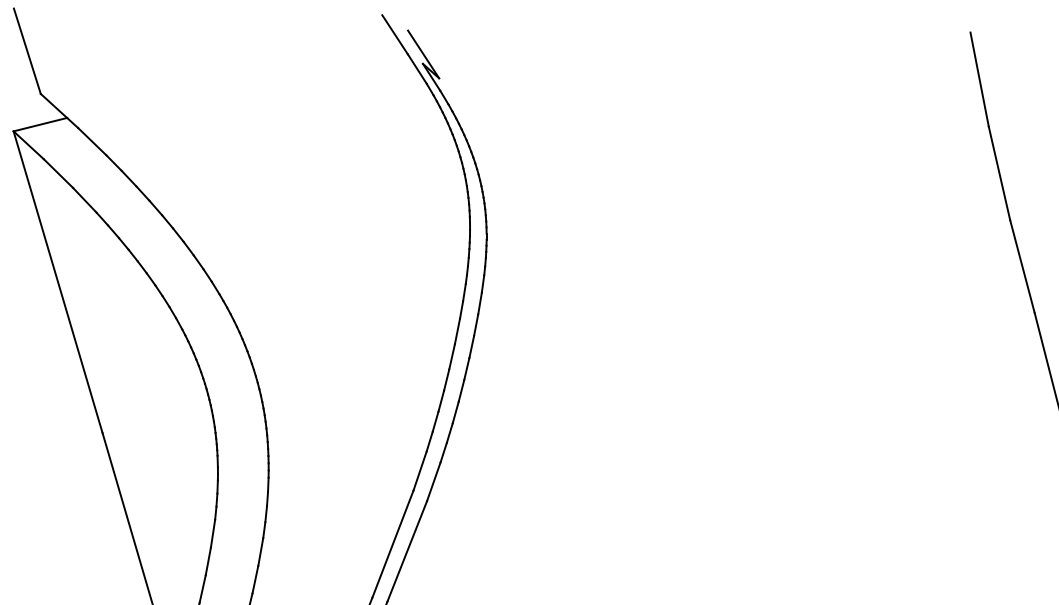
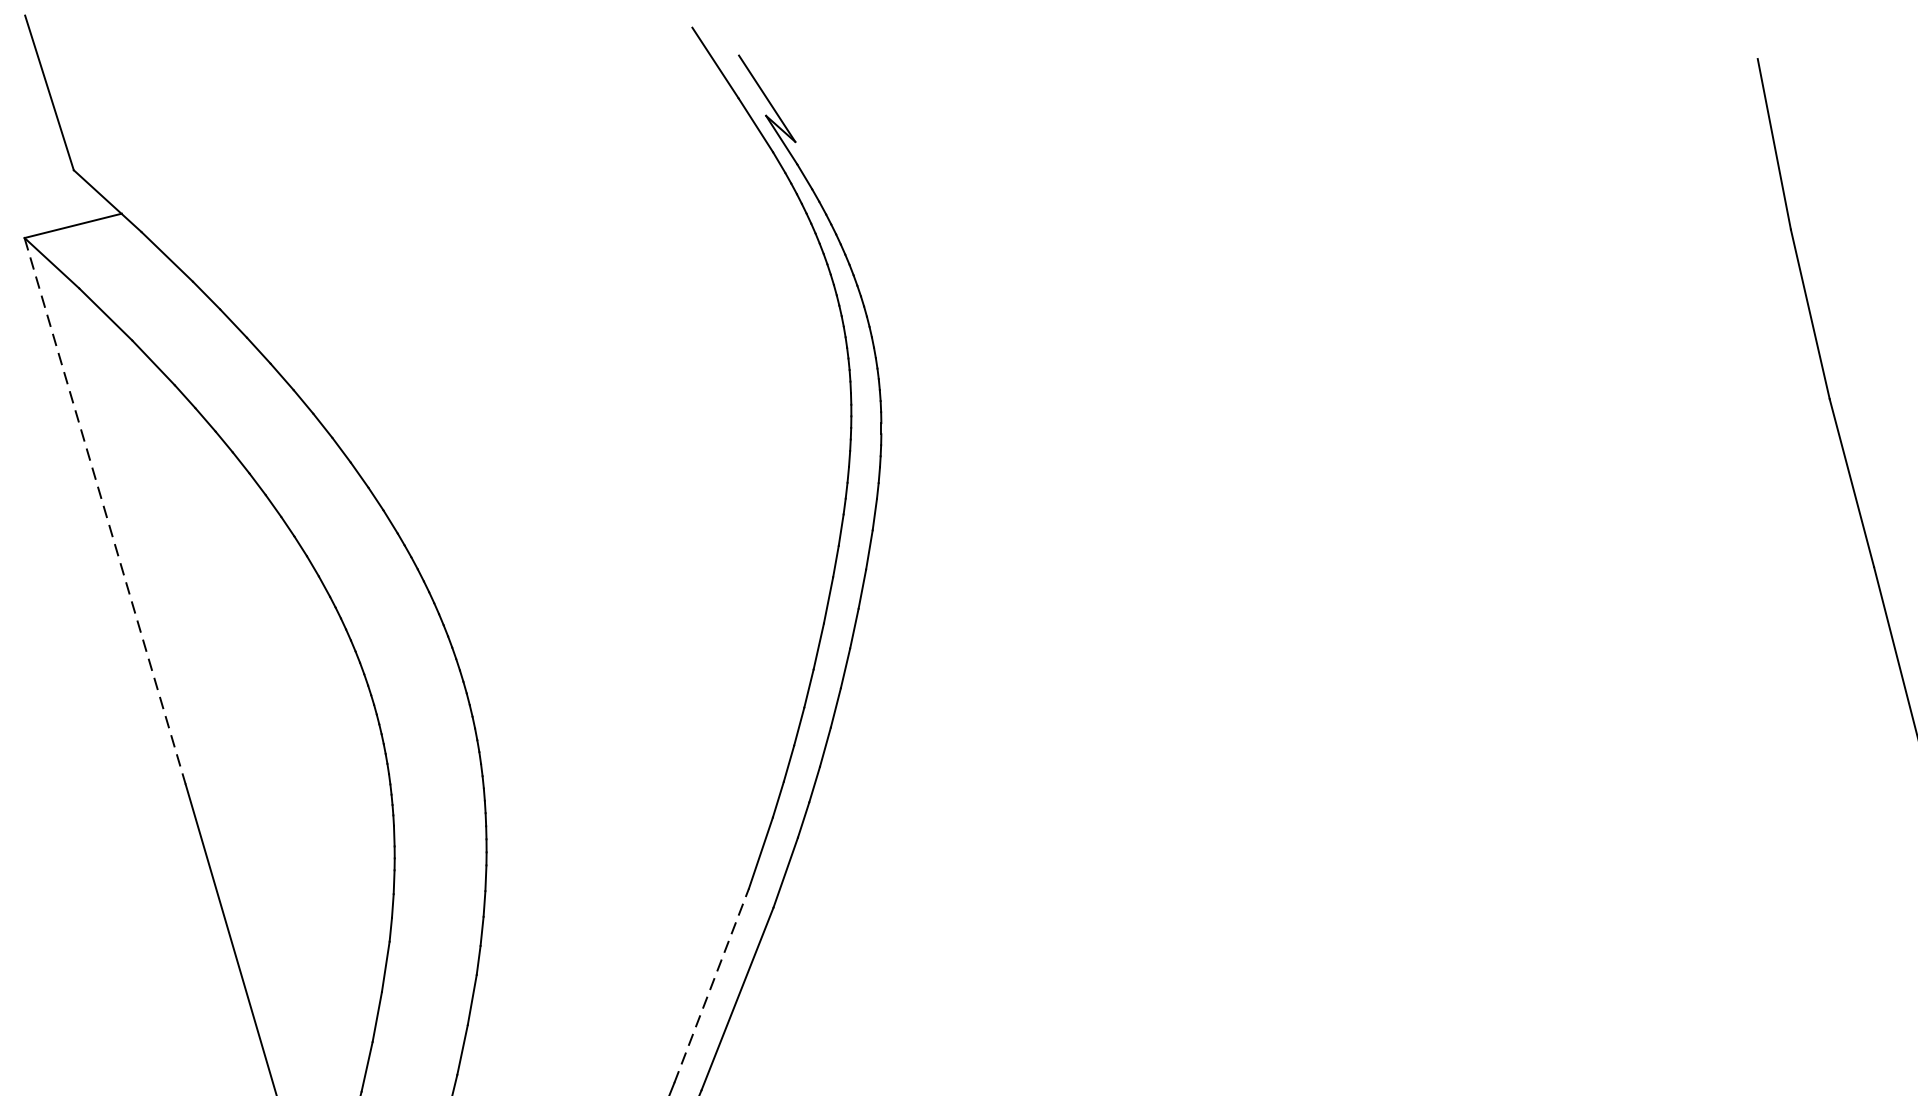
line: (58, 282) -> (105, 511), solid -> dashed
line: (393, 543) -> (712, 984), solid -> dashed

